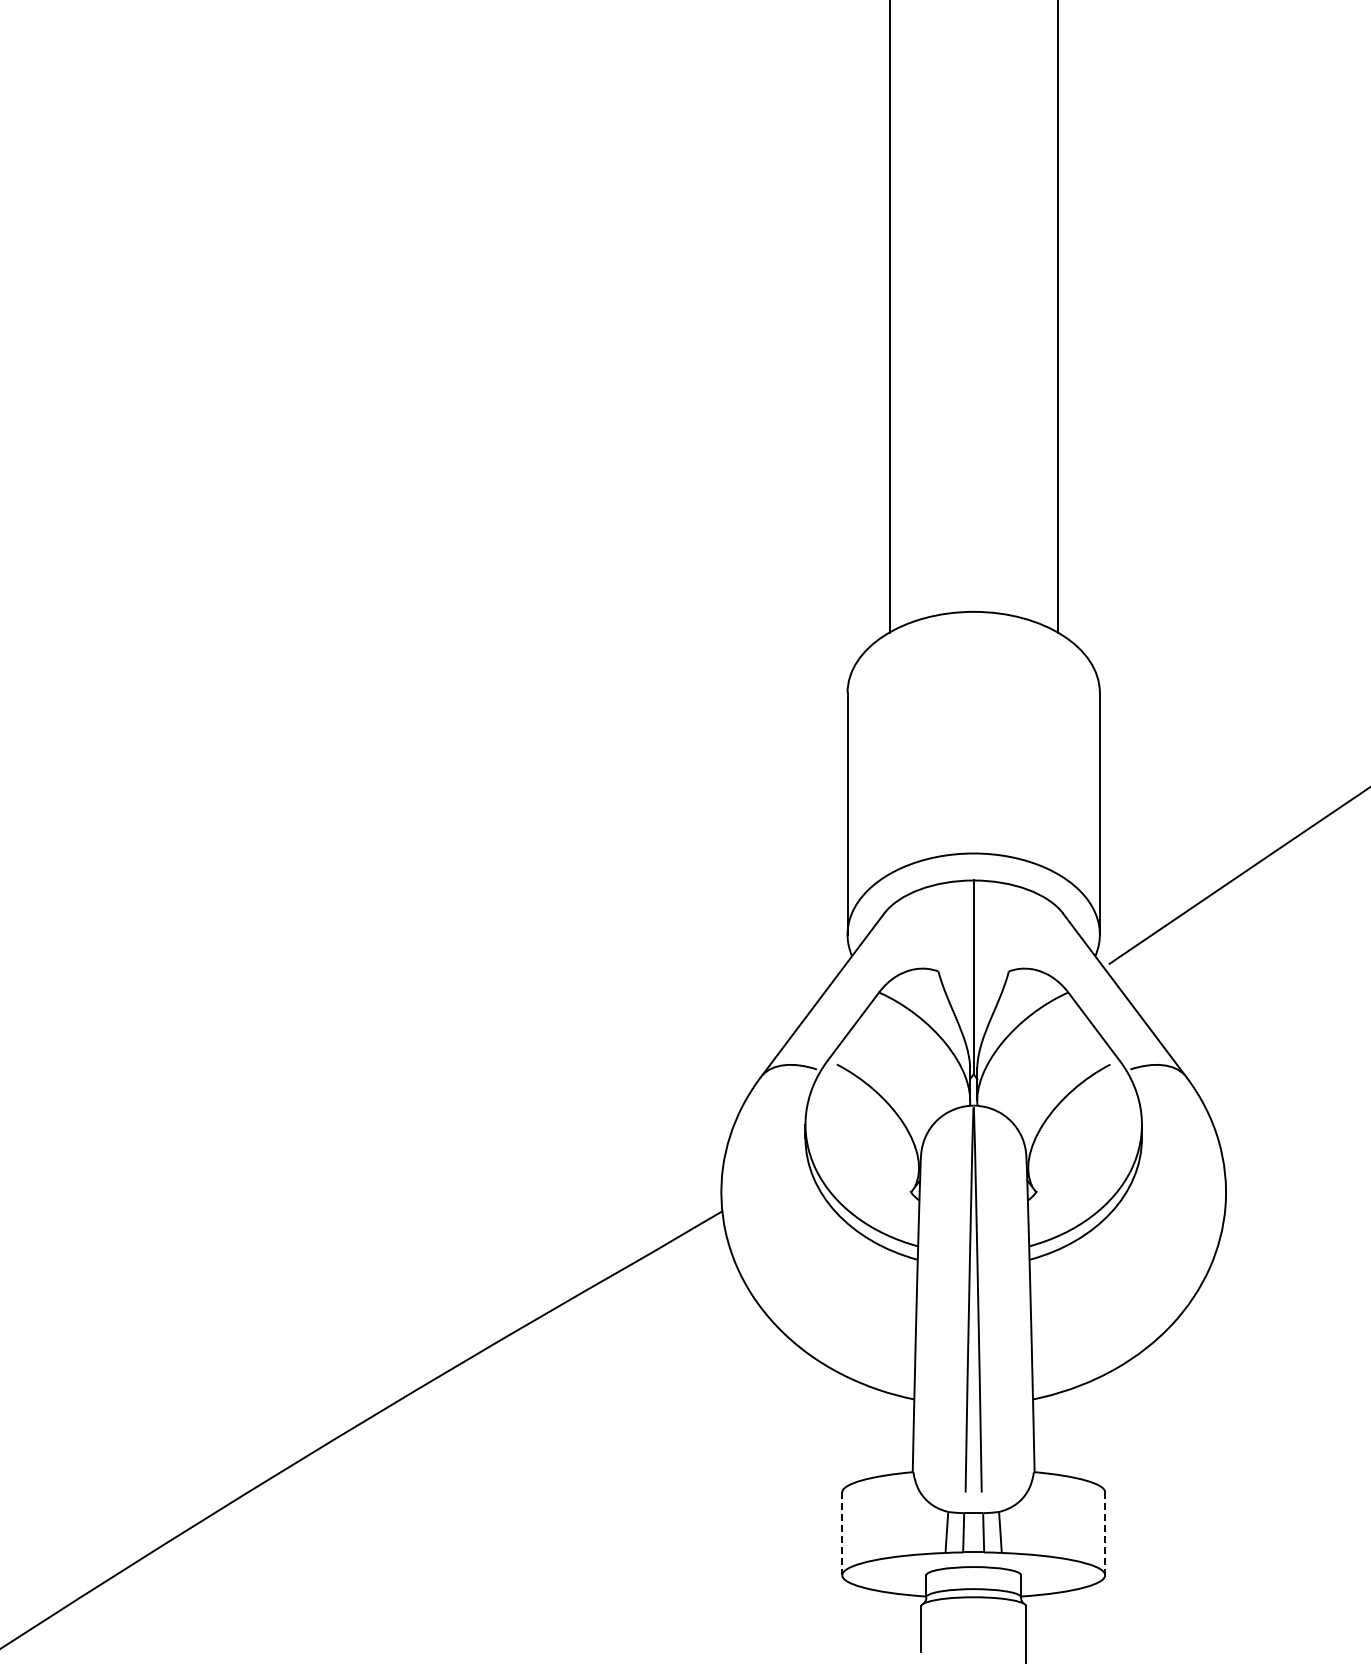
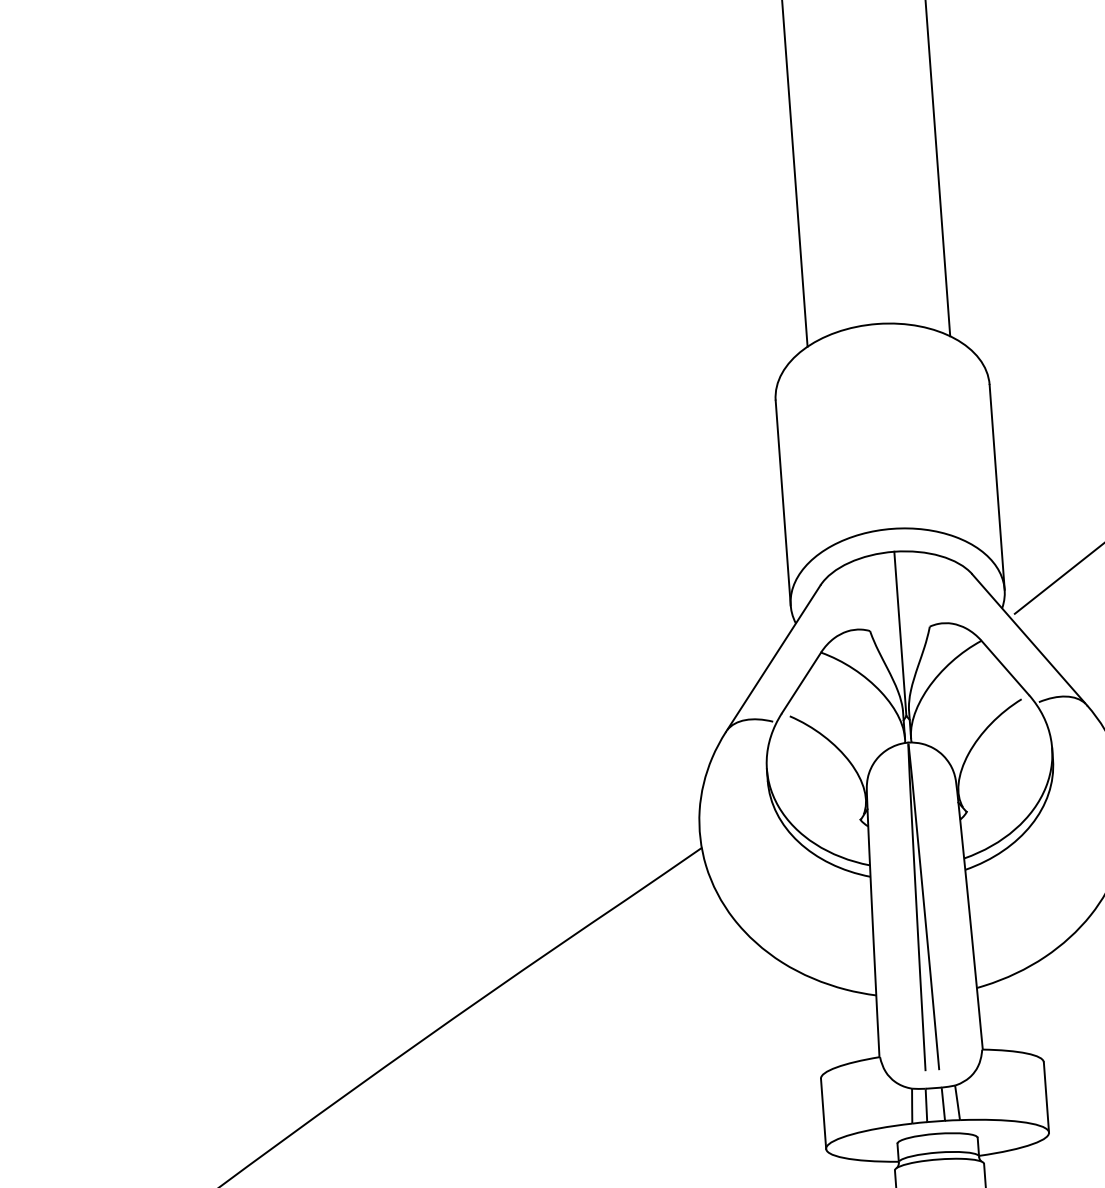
line: (842, 1534) -> (823, 1114), dashed -> solid
line: (1105, 1534) -> (1046, 1098), dashed -> solid

